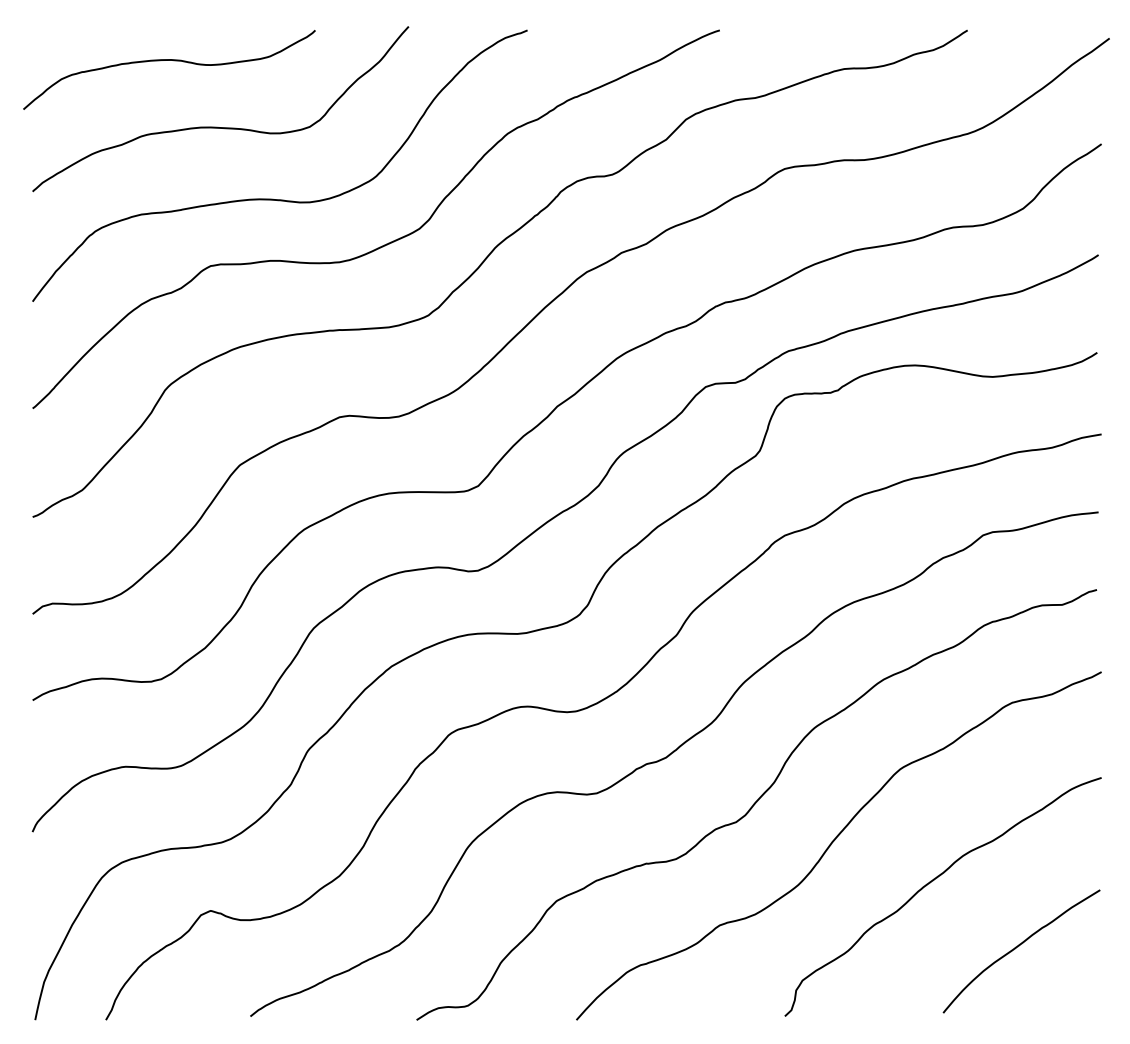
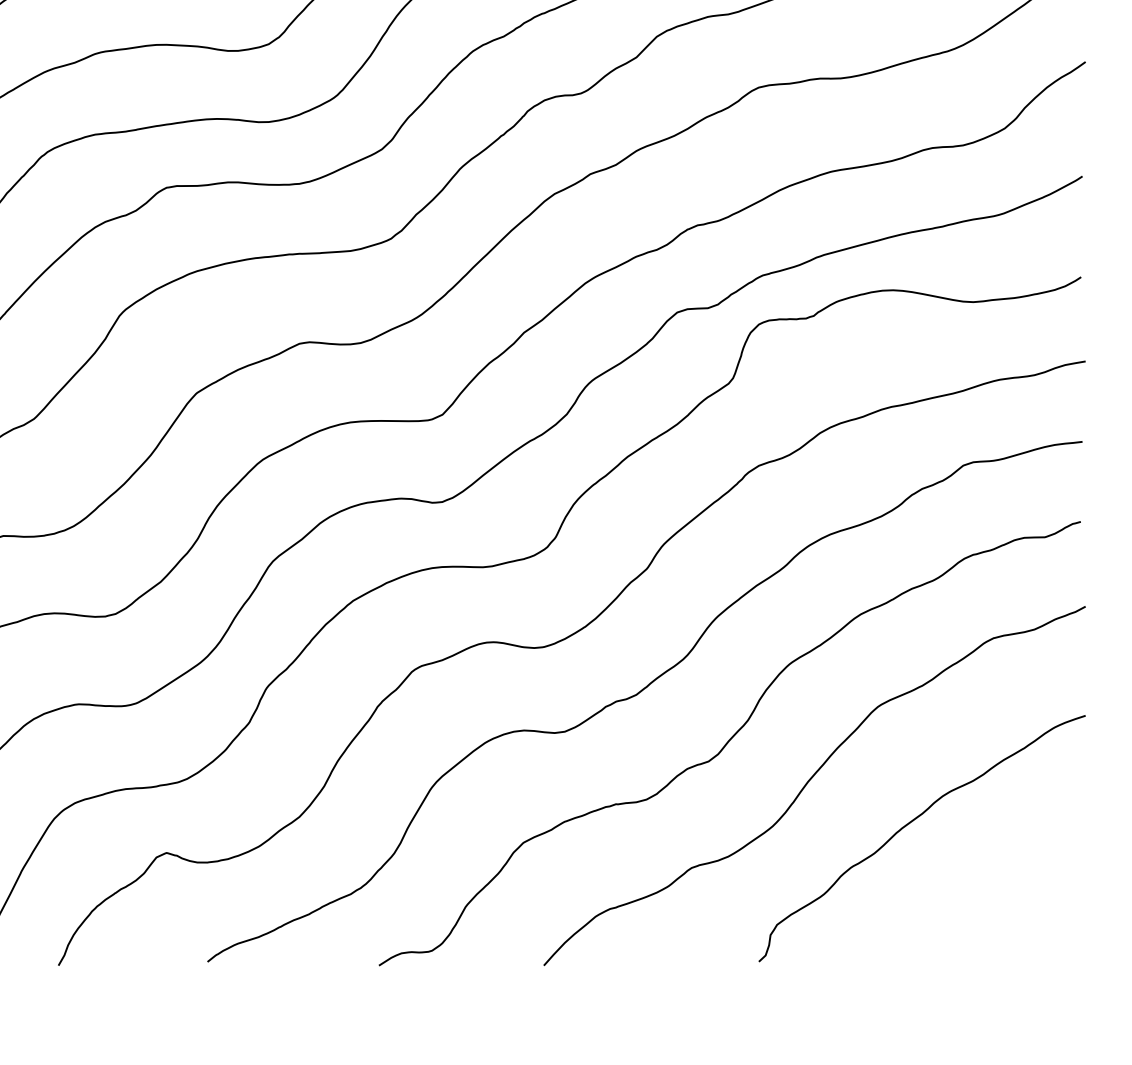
curve: (1019, 946) -> (1000, 889), removed

